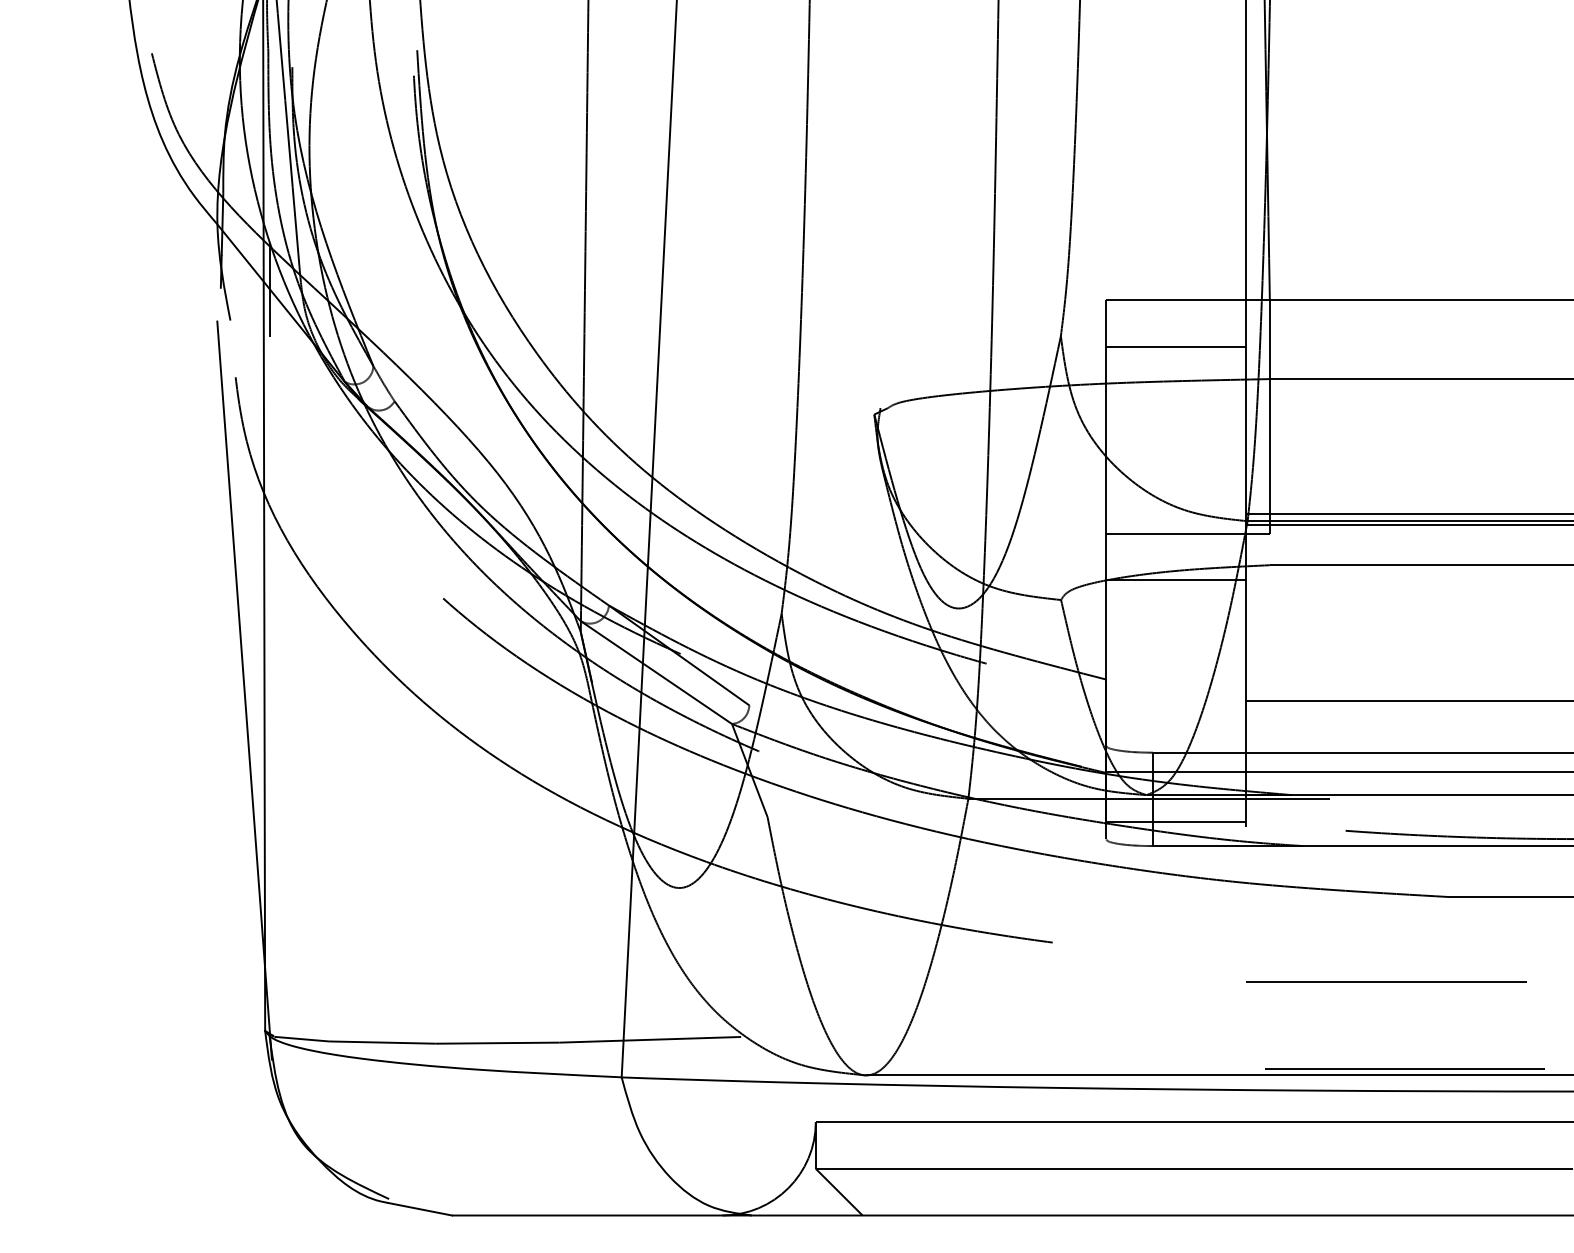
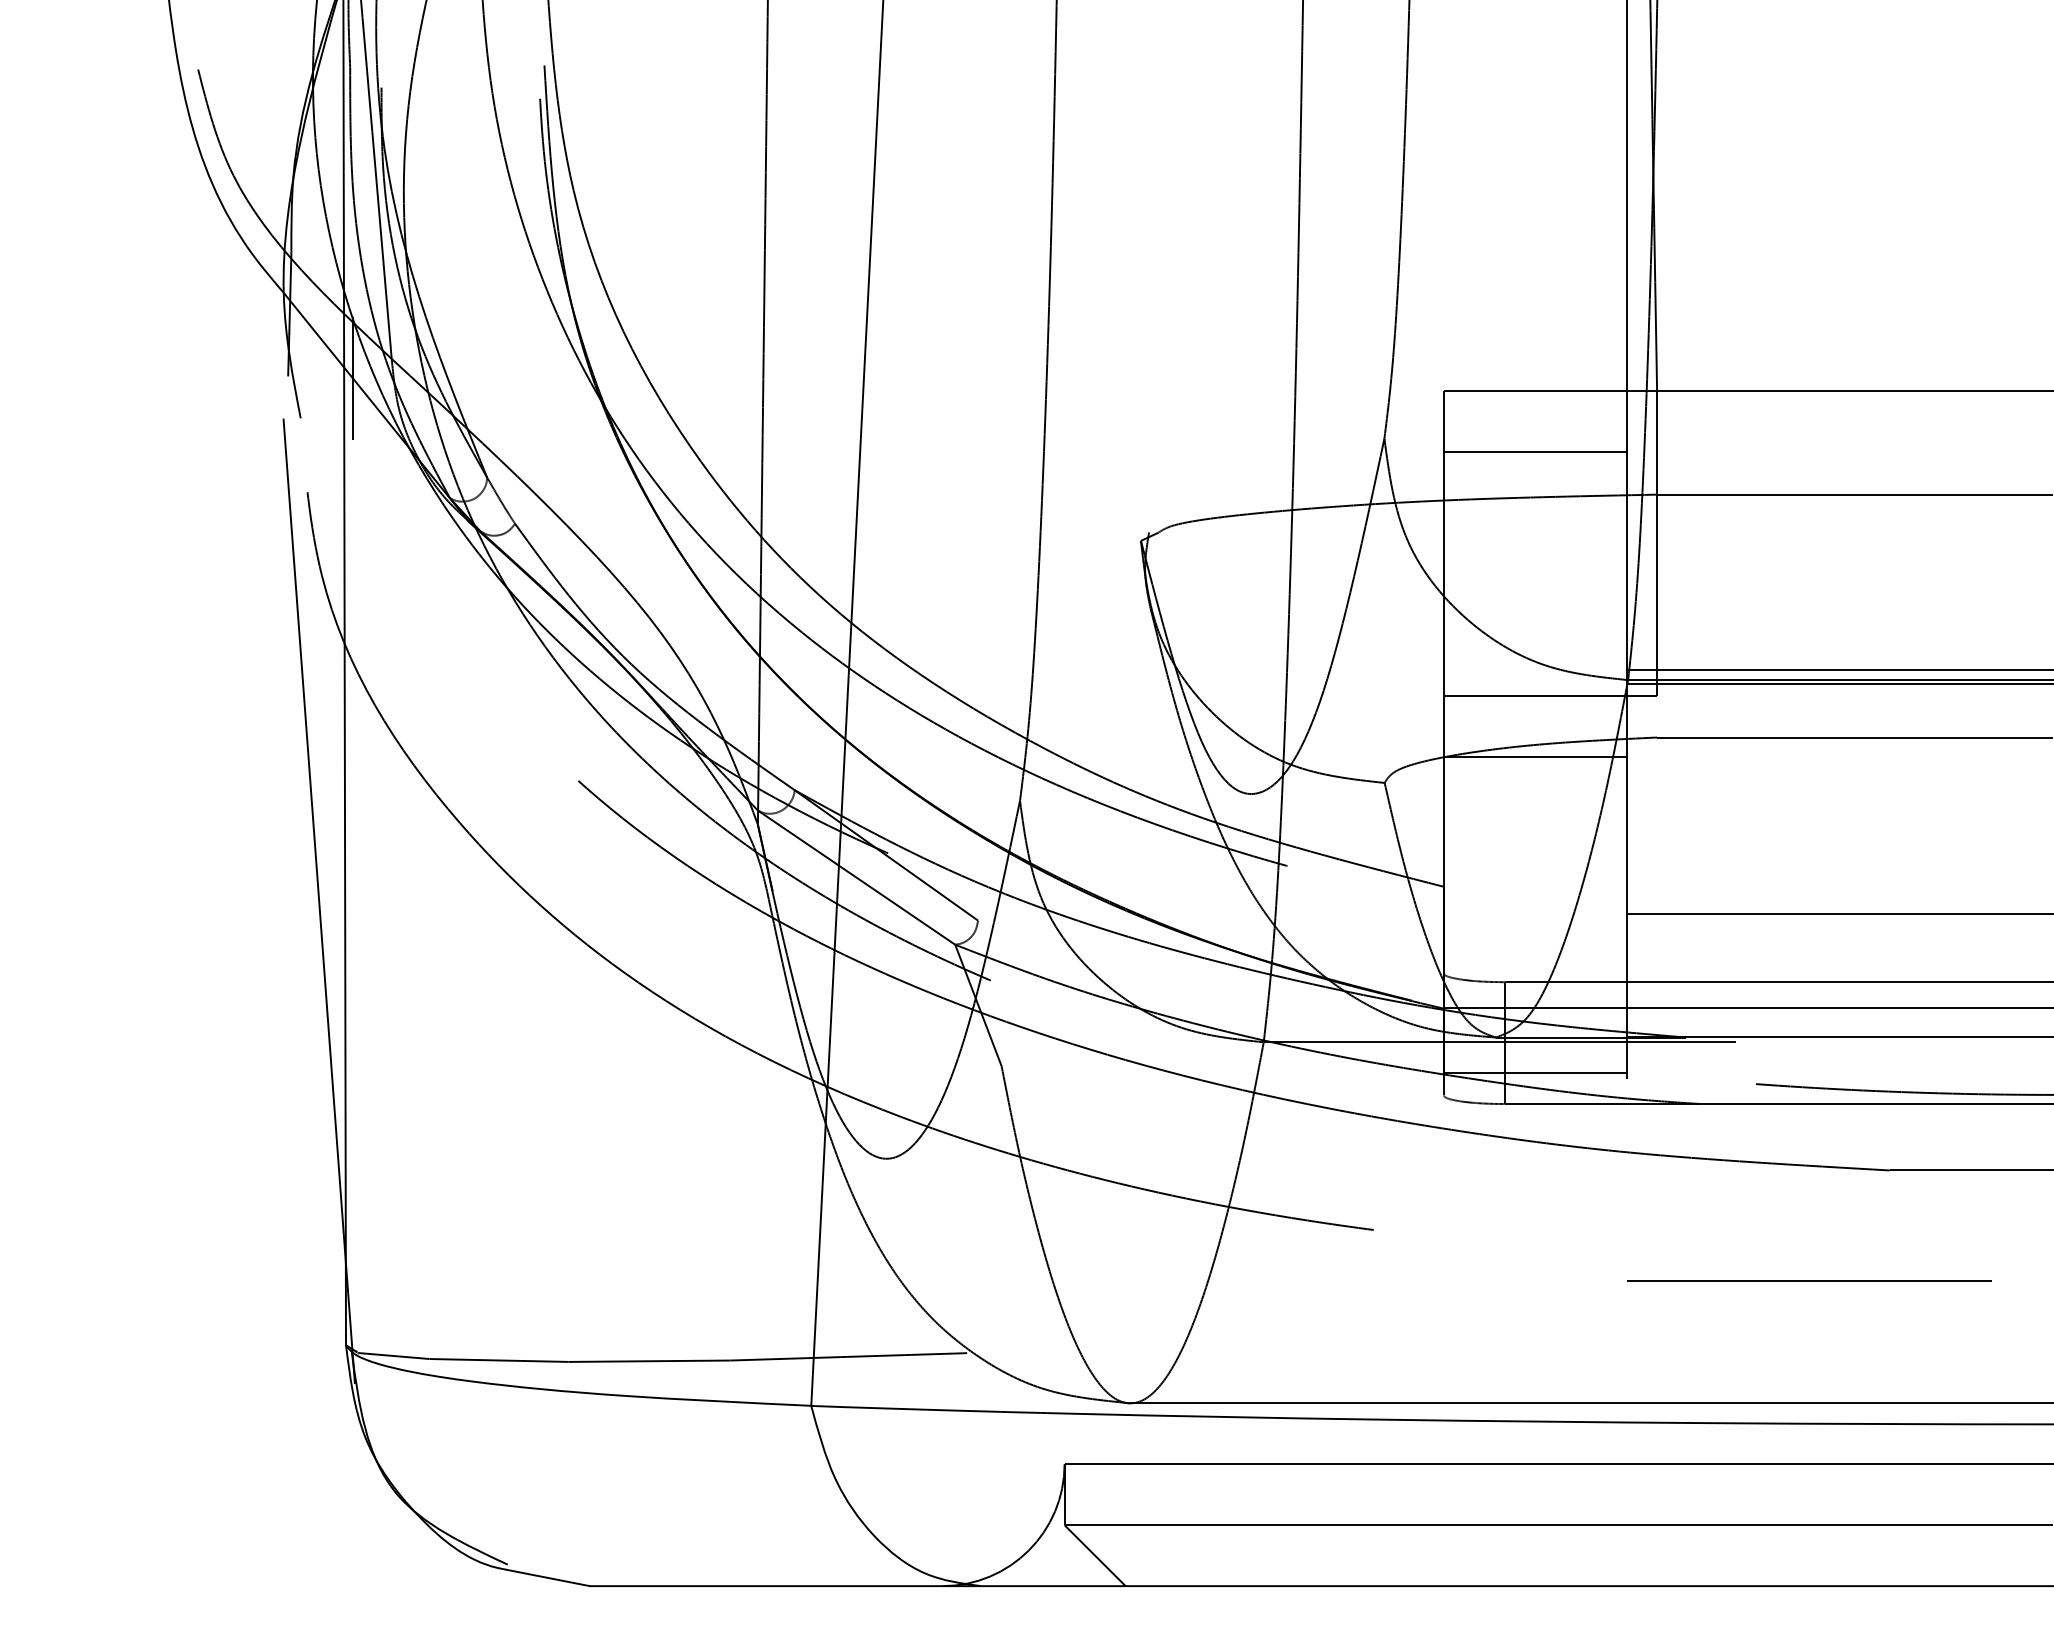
line: (1405, 1068) -> (1833, 1394), removed

